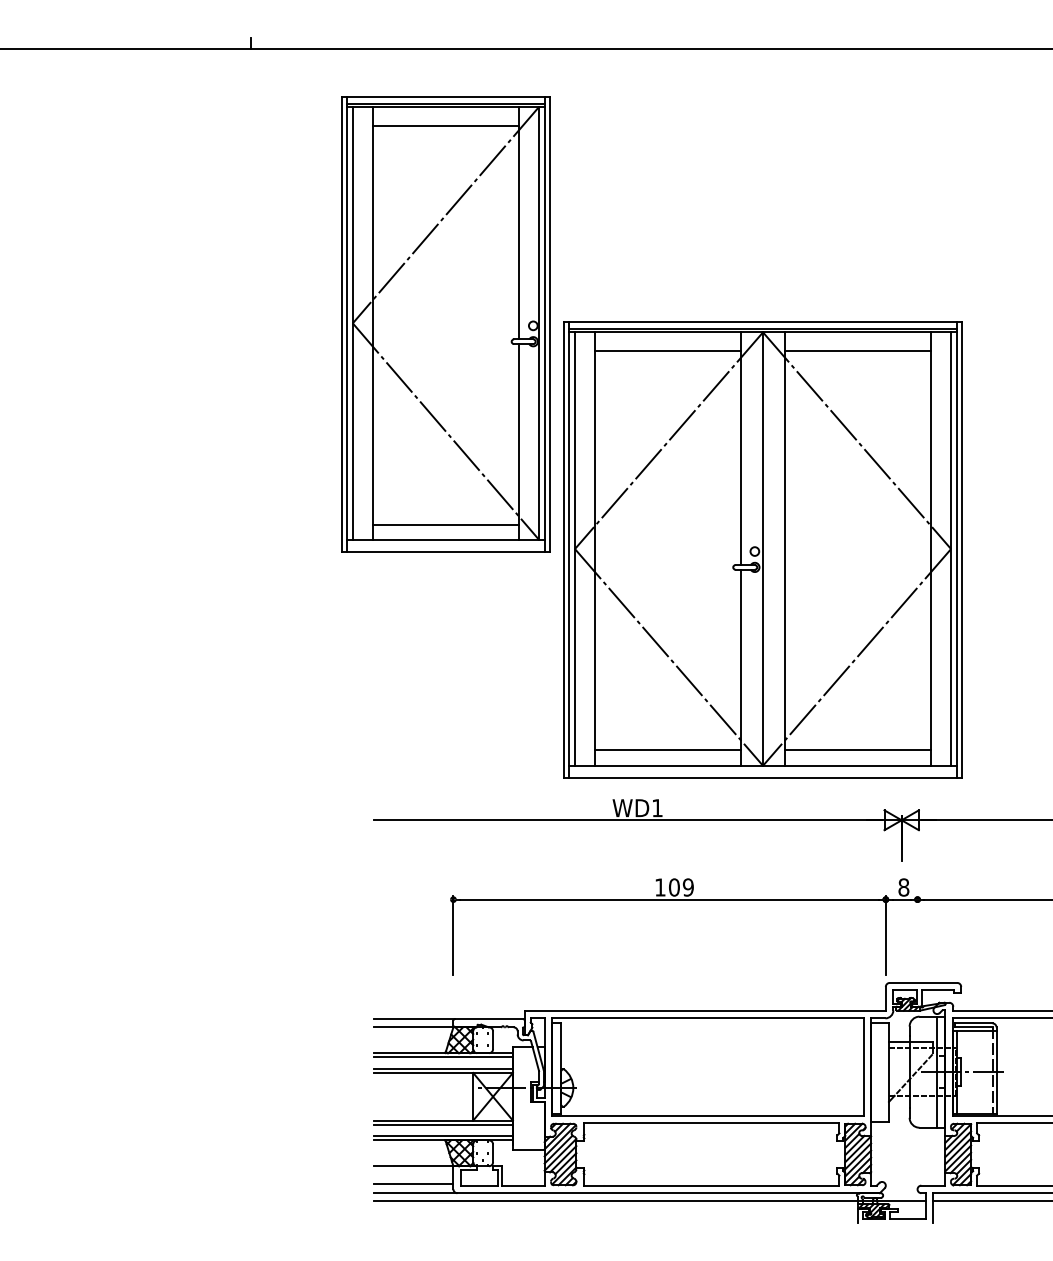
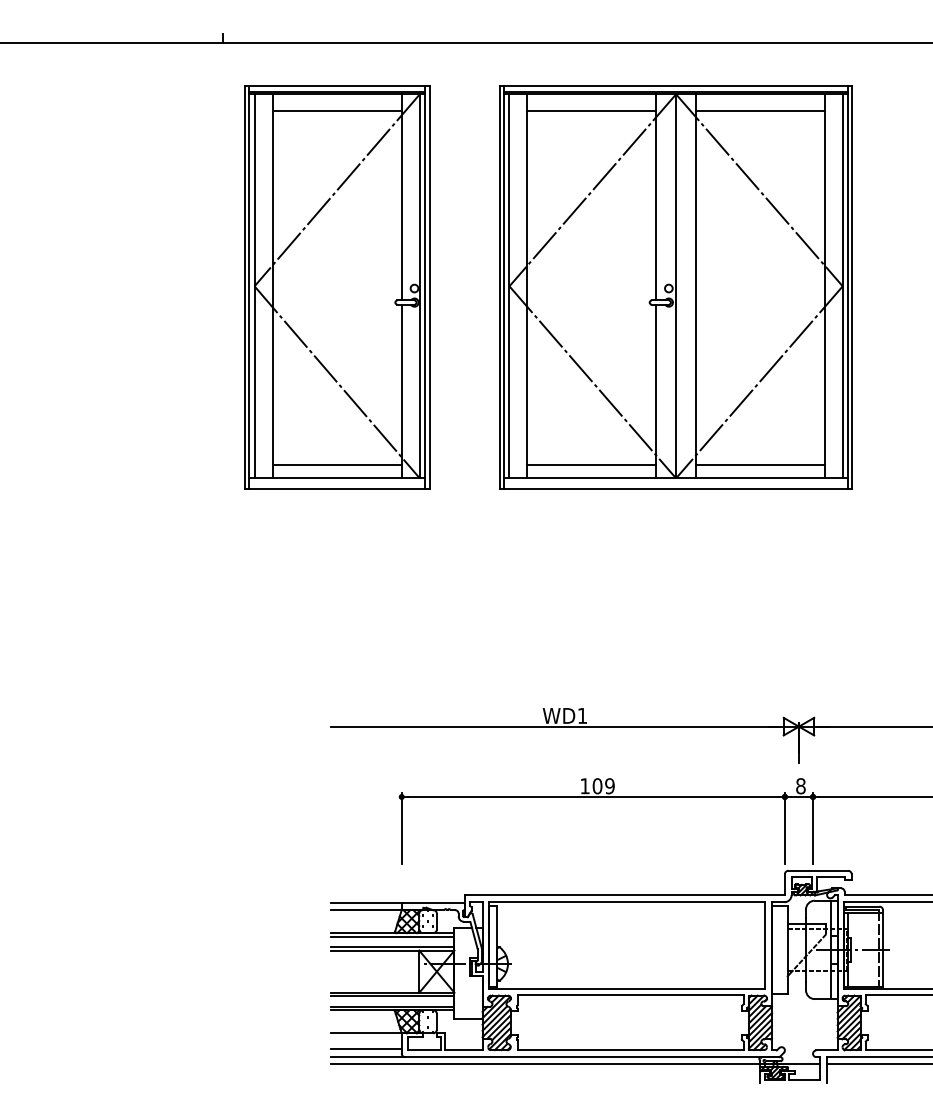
part: (446, 324) -> (337, 287), moved
part: (762, 550) -> (675, 287), moved
line: (918, 935) -> (813, 828), added

